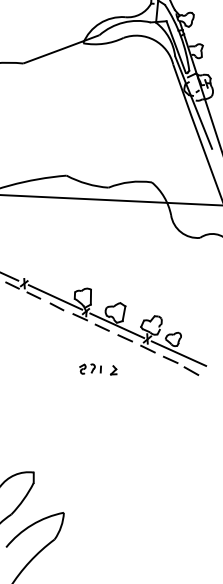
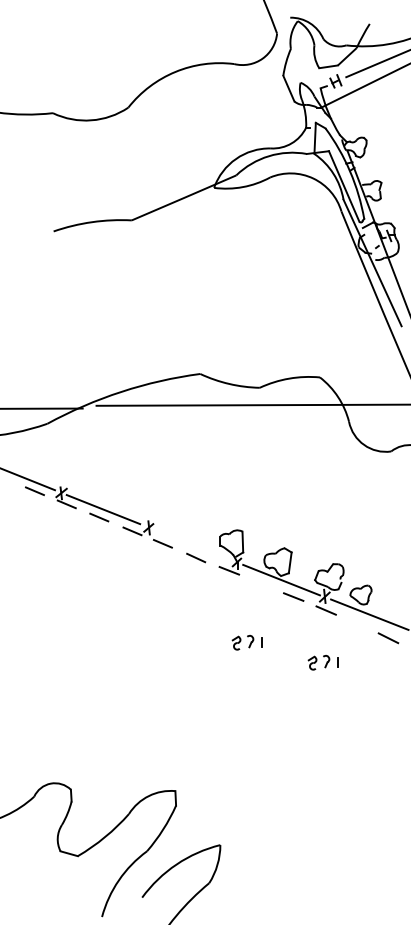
line: (55, 297) -> (193, 544), removed
line: (102, 327) -> (260, 583), removed
line: (170, 359) -> (358, 623), removed
part: (113, 370) -> (279, 642), removed
part: (143, 386) -> (322, 662), added

